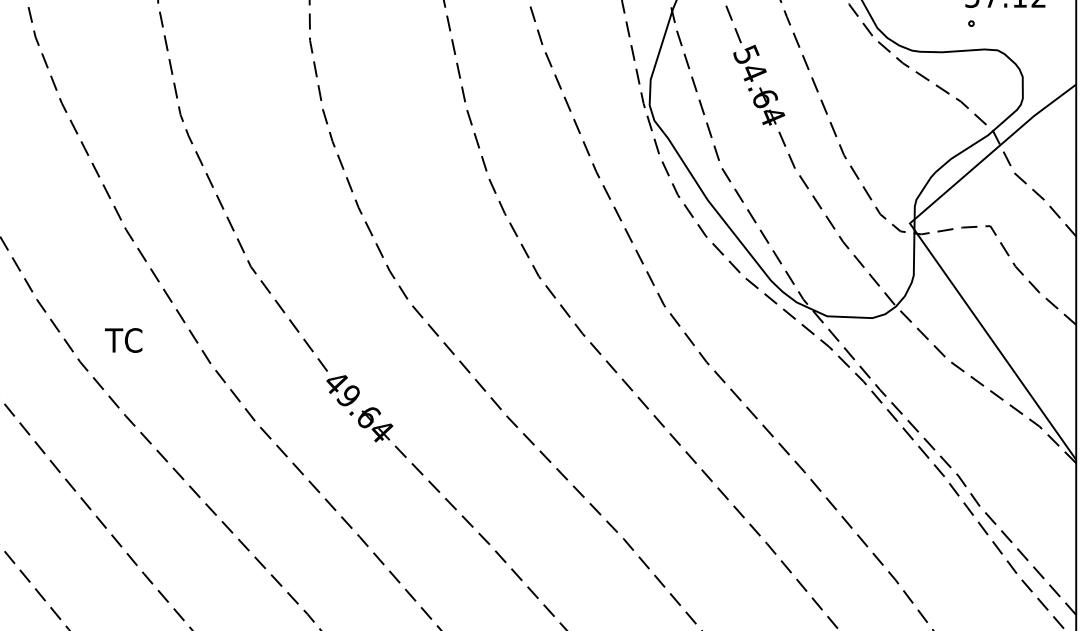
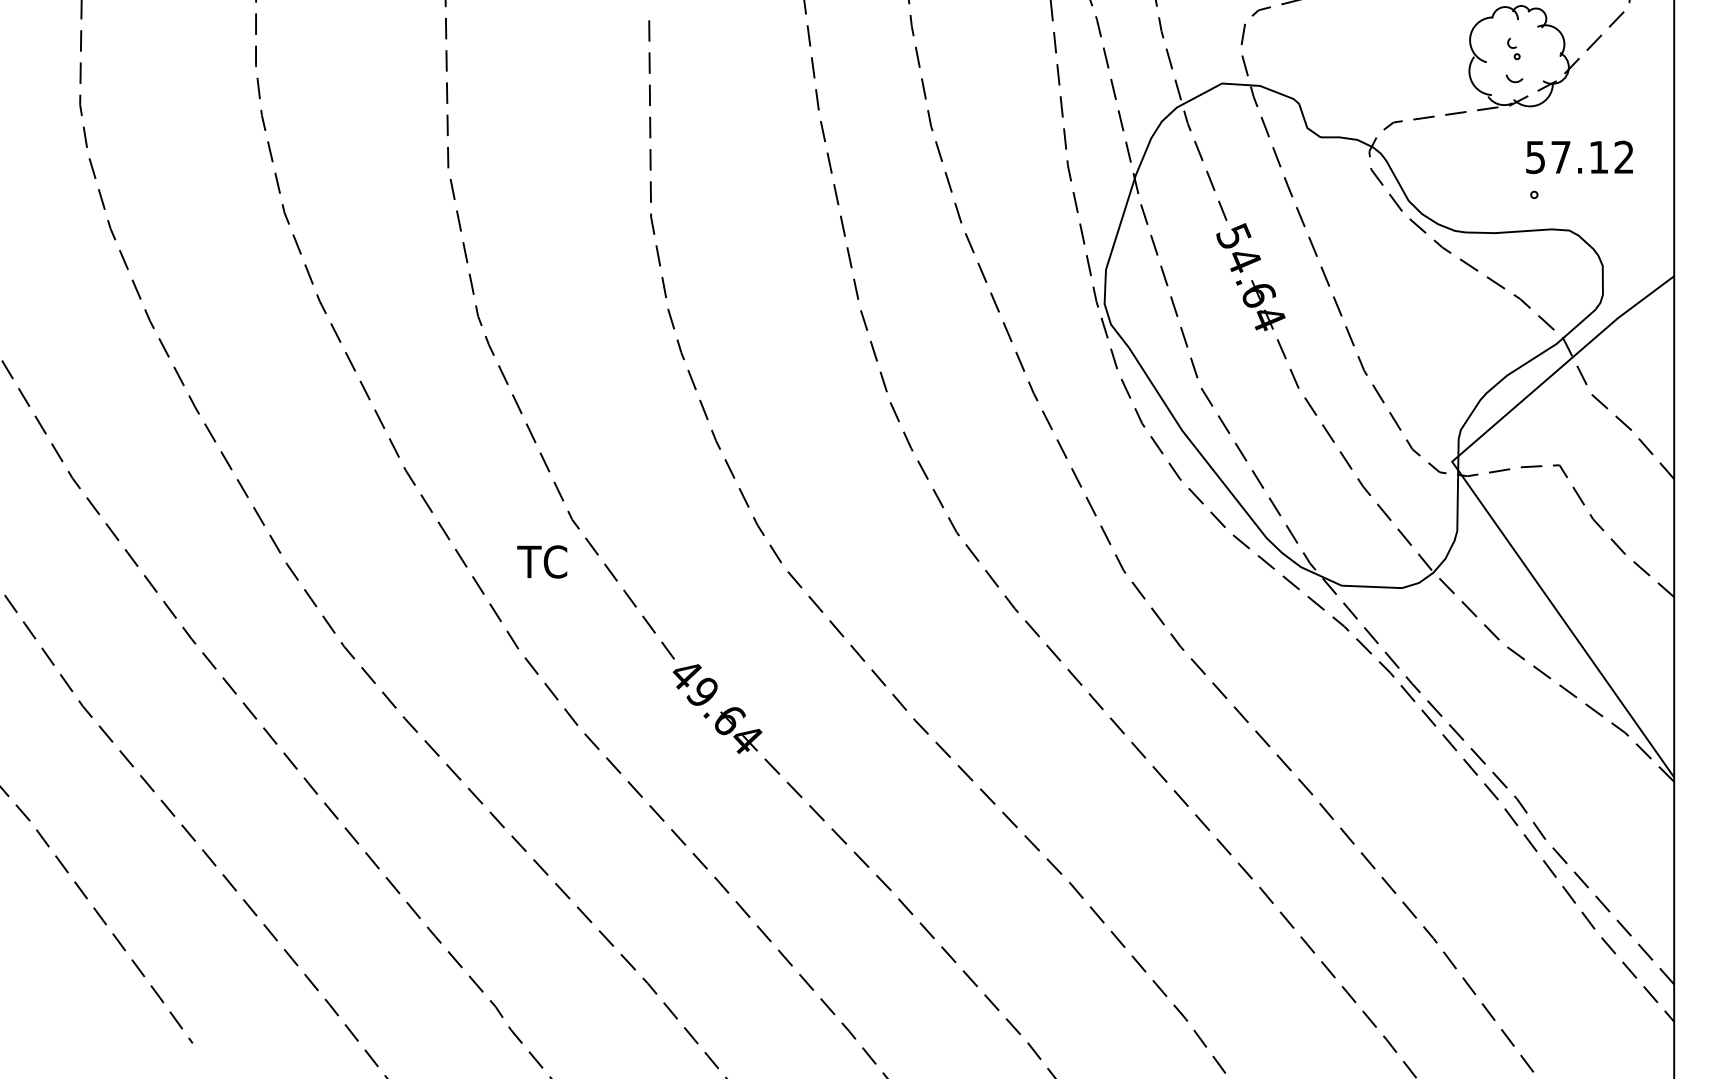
text: (123, 340) -> (542, 561), moved

